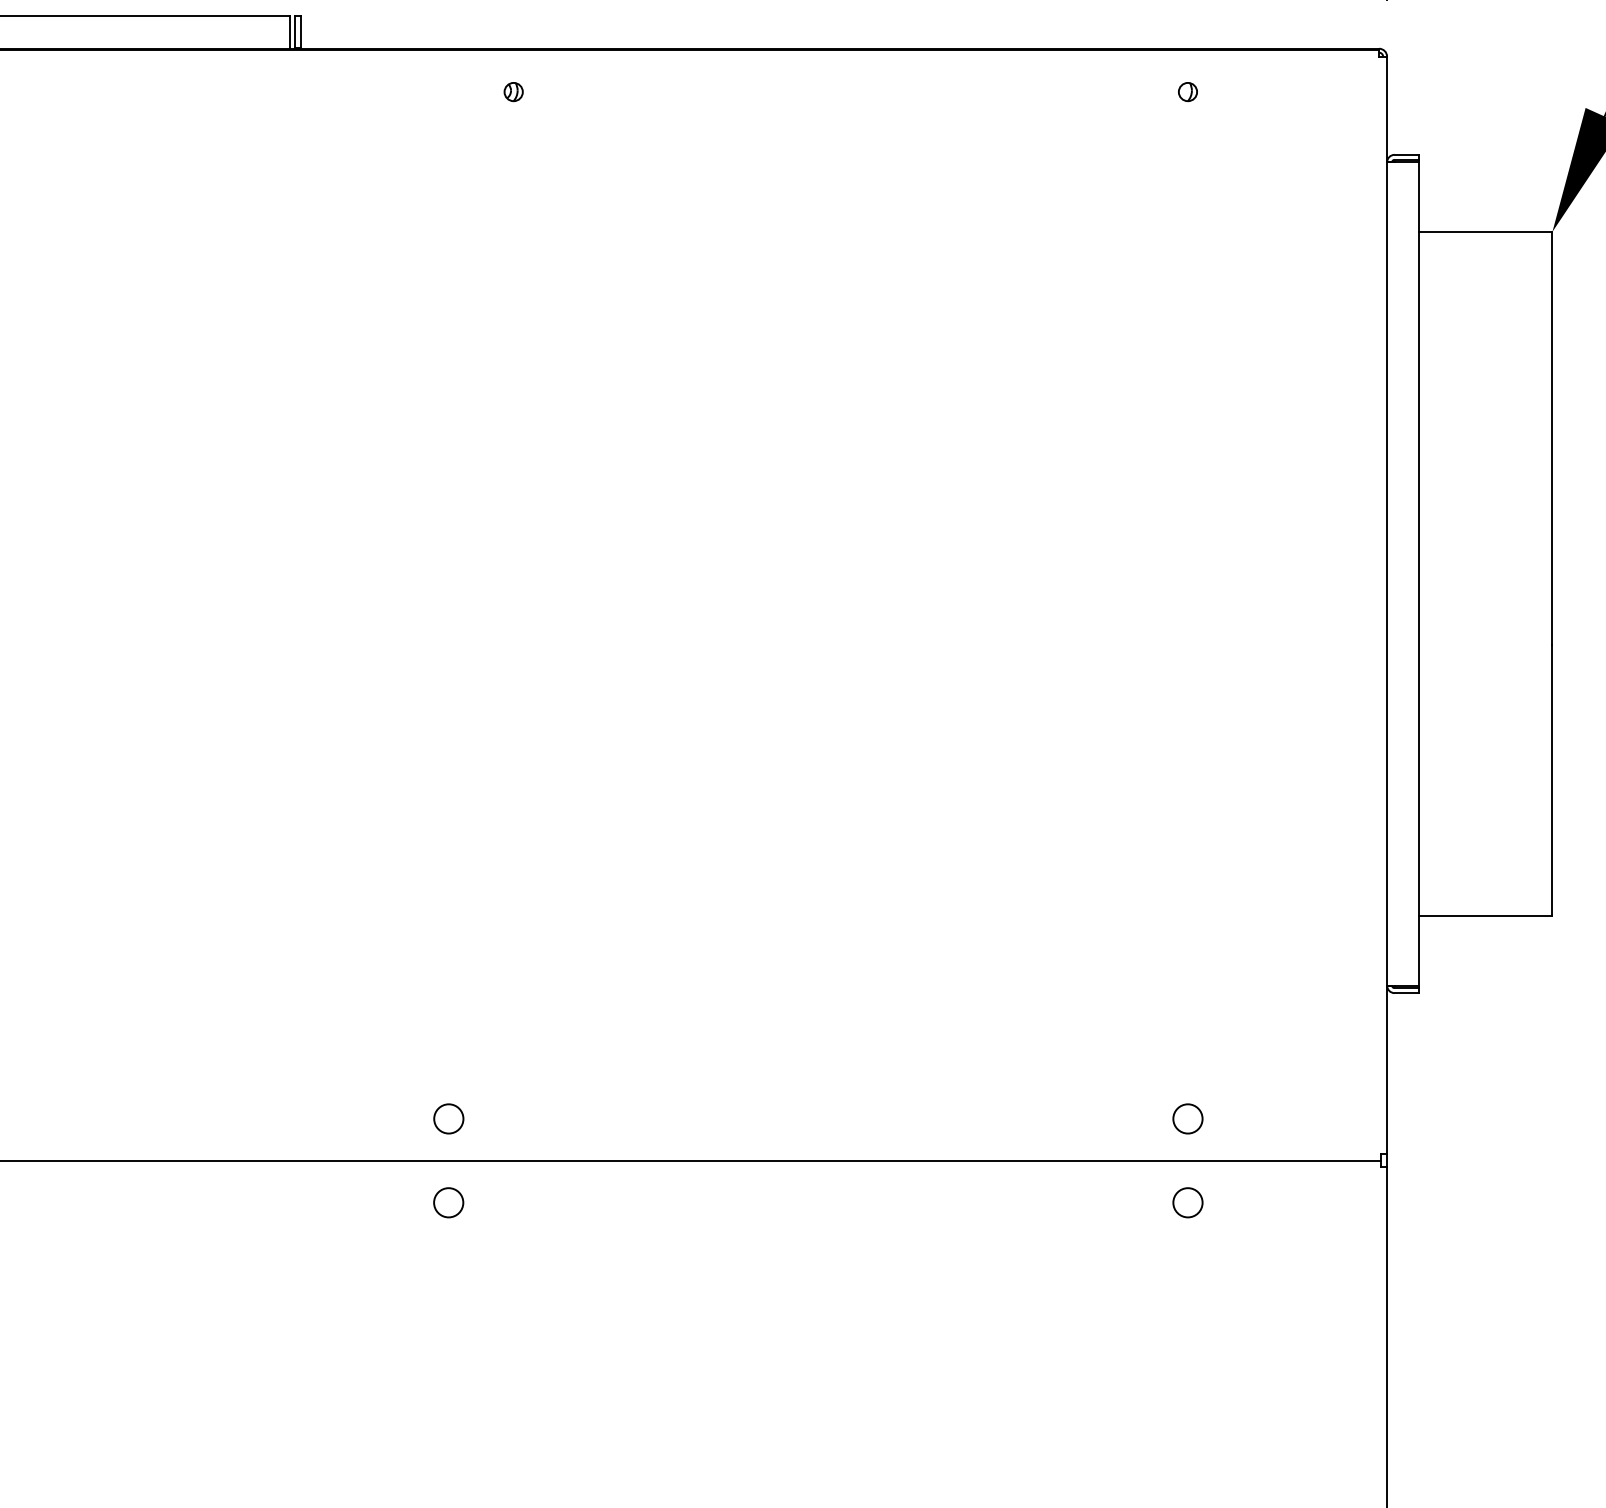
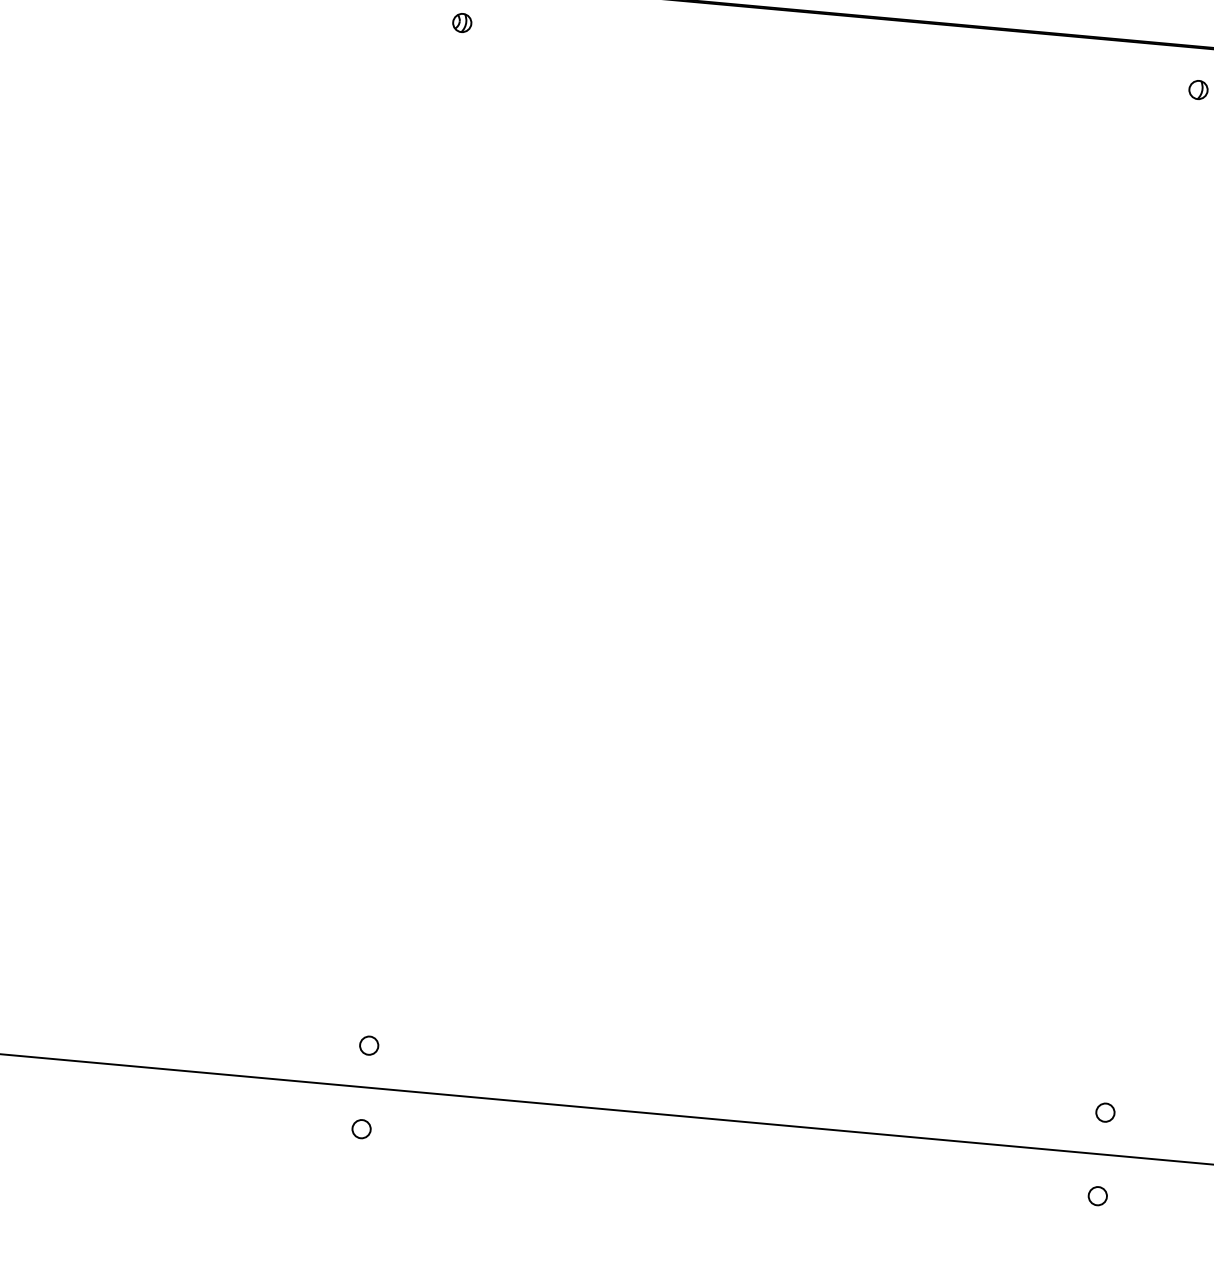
part: (513, 92) -> (462, 23), moved
circle: (448, 1118) -> (369, 1045), size x0.62
circle: (1187, 1118) -> (1105, 1112), size x0.62
circle: (448, 1202) -> (361, 1128), size x0.62
circle: (1187, 1202) -> (1097, 1195), size x0.62

